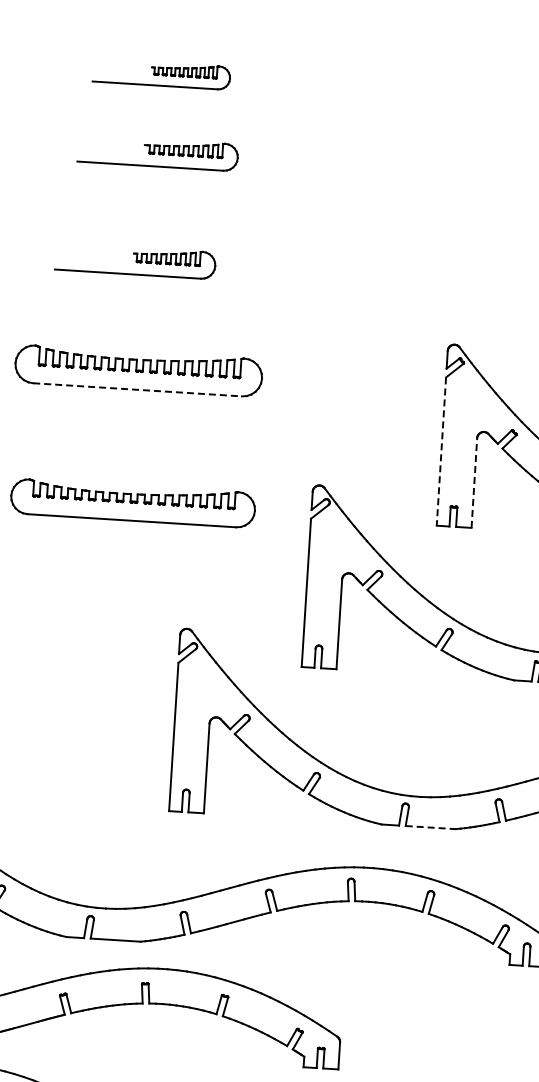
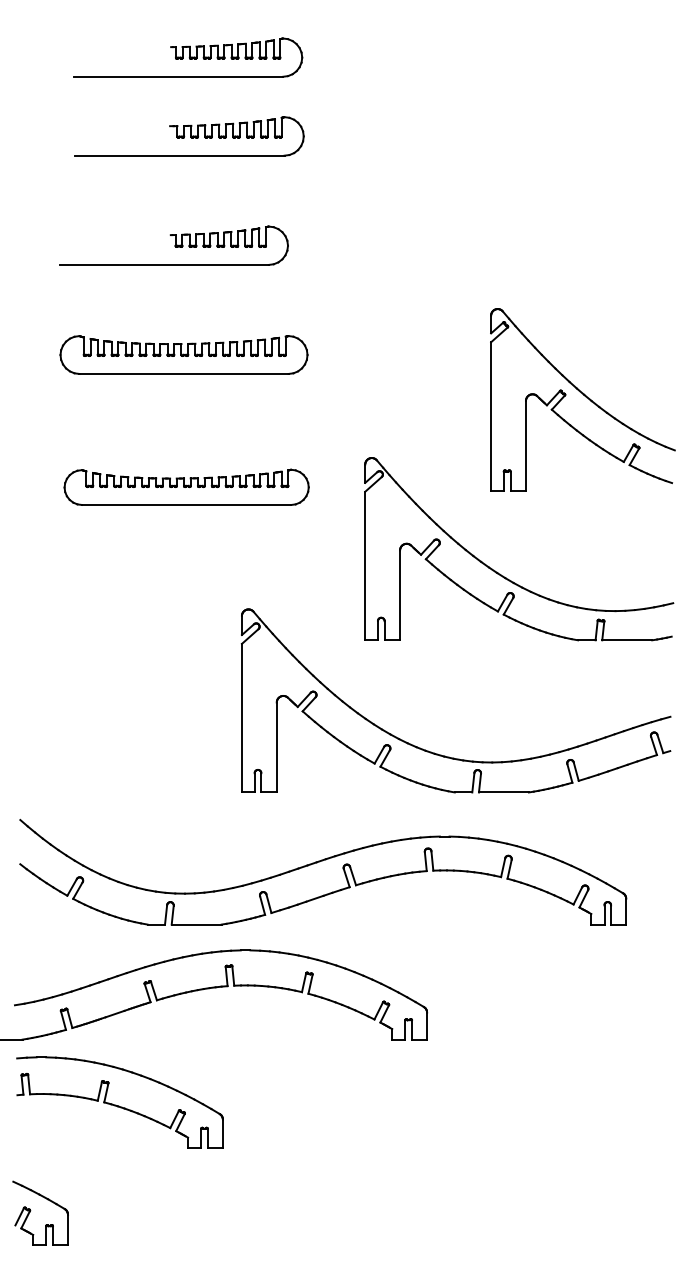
part: (161, 74) -> (188, 57), size x1.67
part: (157, 153) -> (189, 136), size x1.43
part: (135, 260) -> (173, 245), size x1.43
line: (138, 389) -> (184, 373), dashed -> solid
line: (441, 452) -> (491, 417), dashed -> solid
line: (473, 482) -> (525, 445), dashed -> solid
line: (430, 827) -> (503, 792), dashed -> solid

